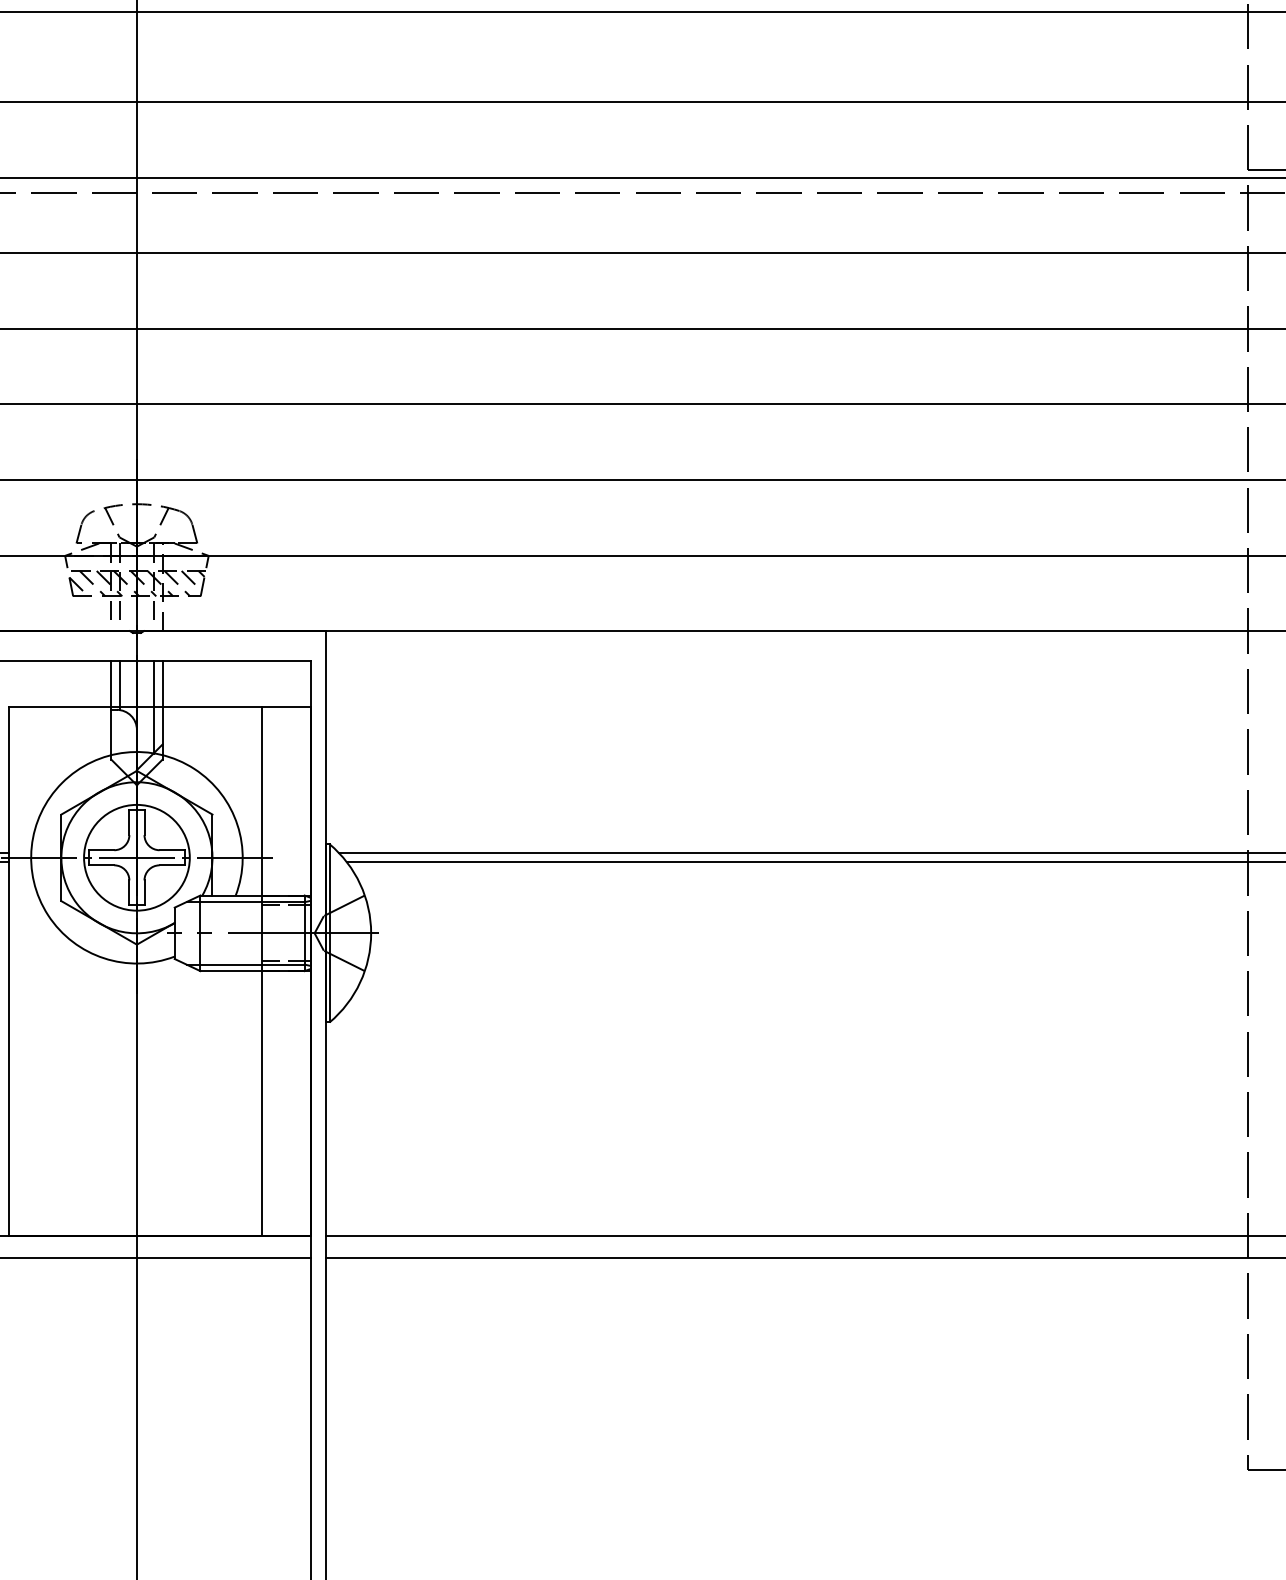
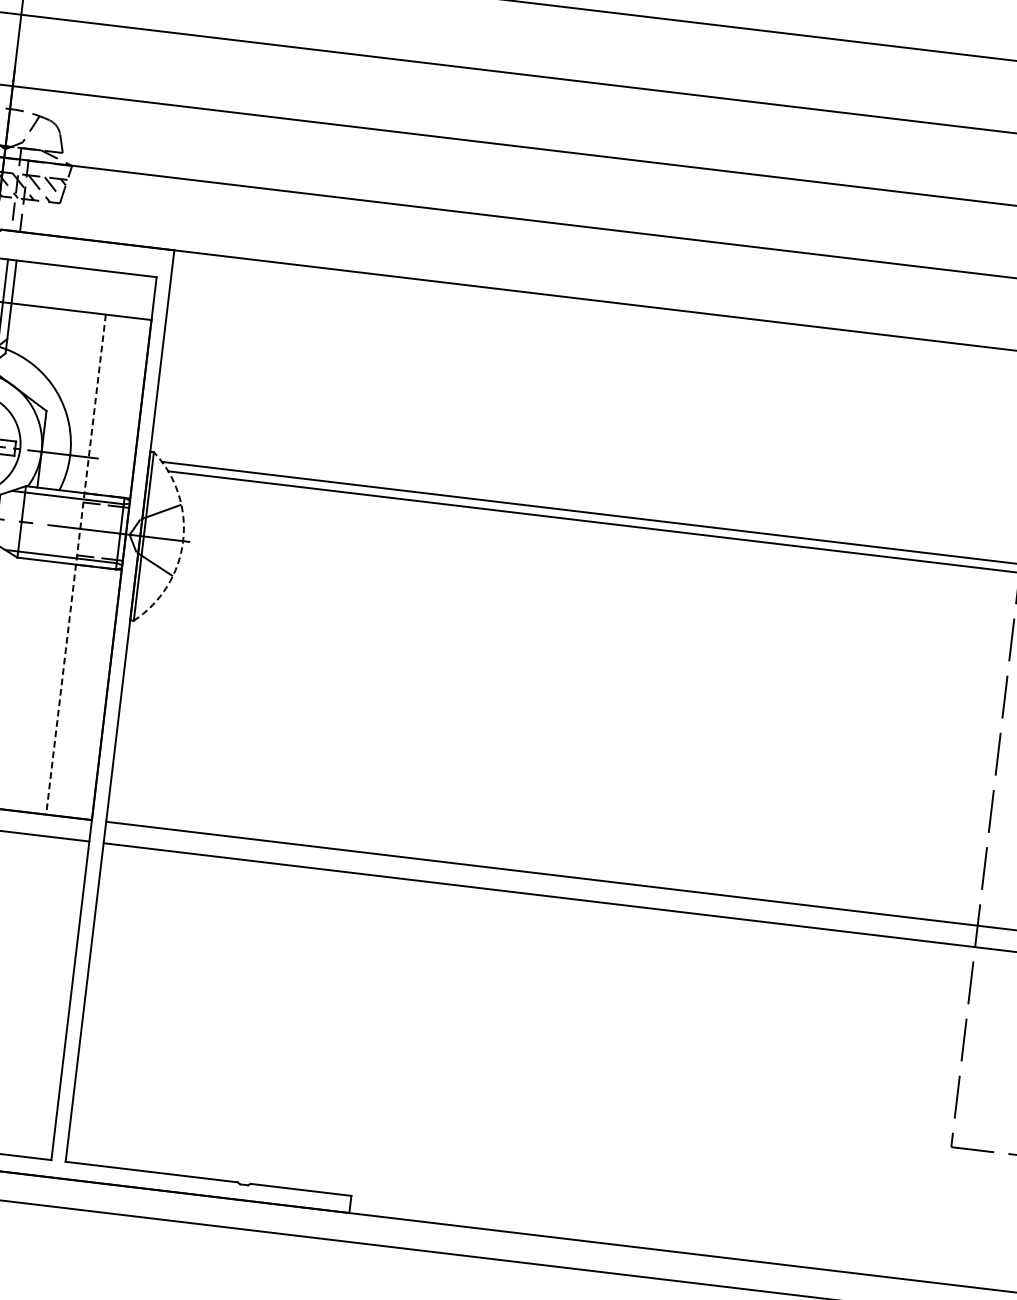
arc: (371, 933) -> (183, 541), solid -> dashed
line: (262, 971) -> (76, 565), solid -> dashed

